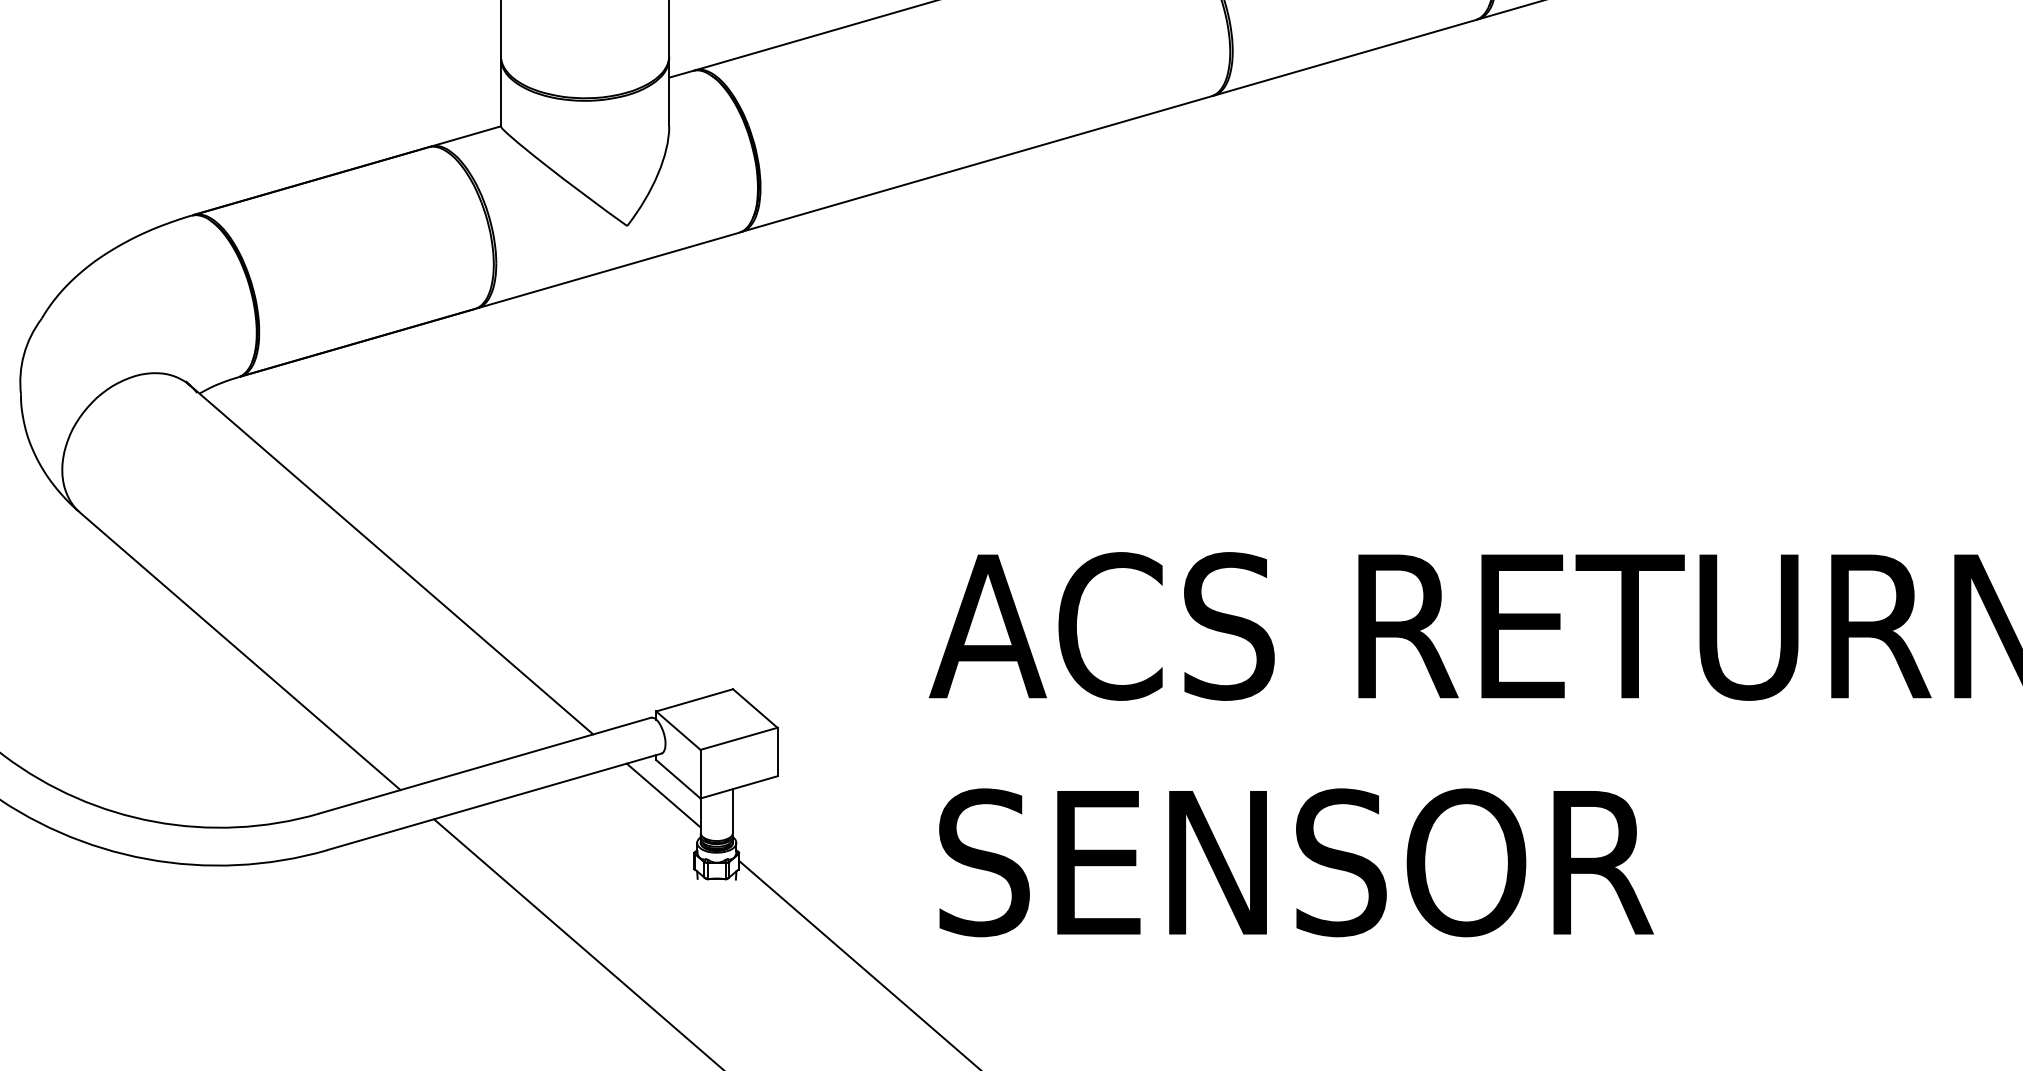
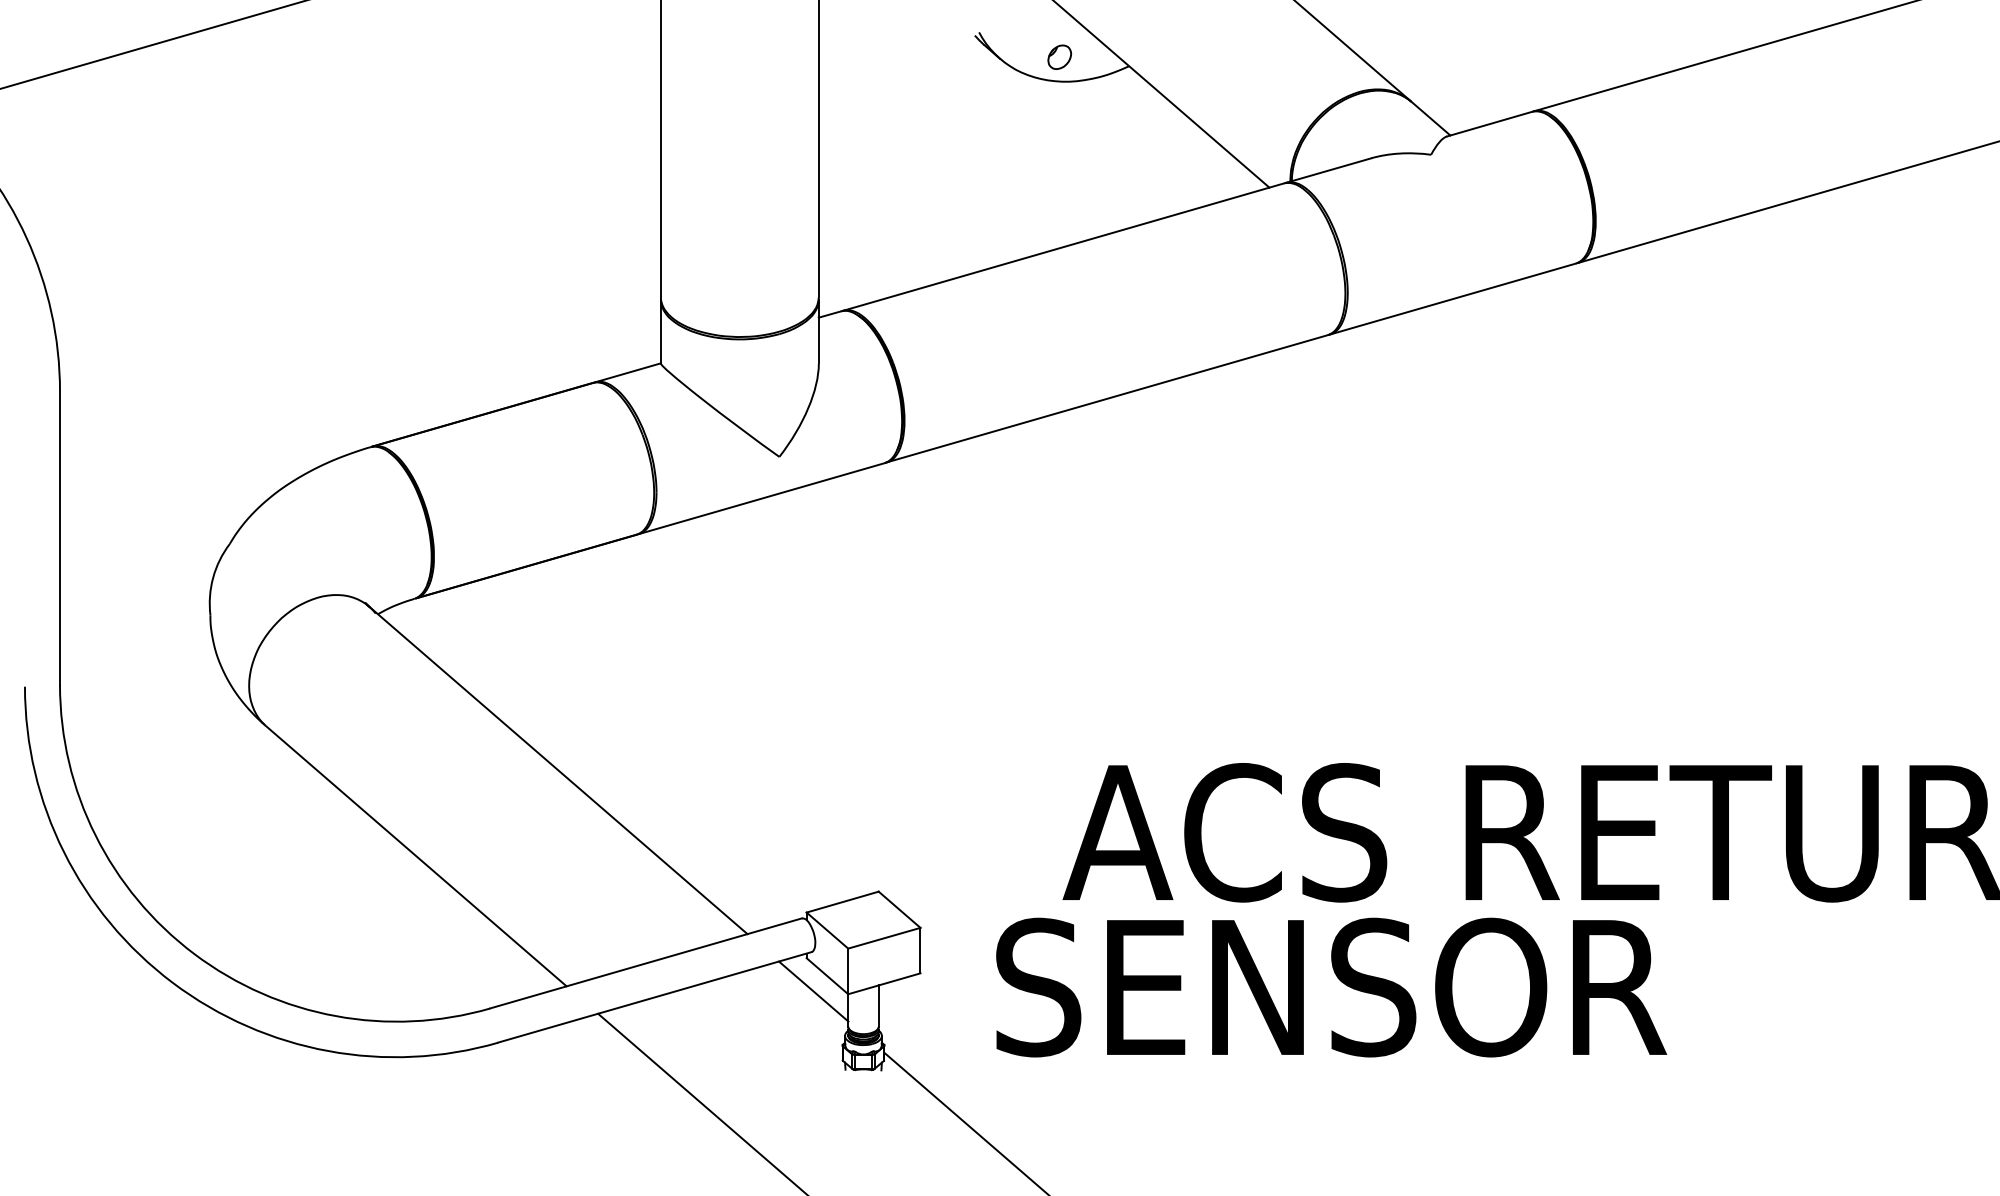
text: (1296, 862) -> (1331, 987), moved

